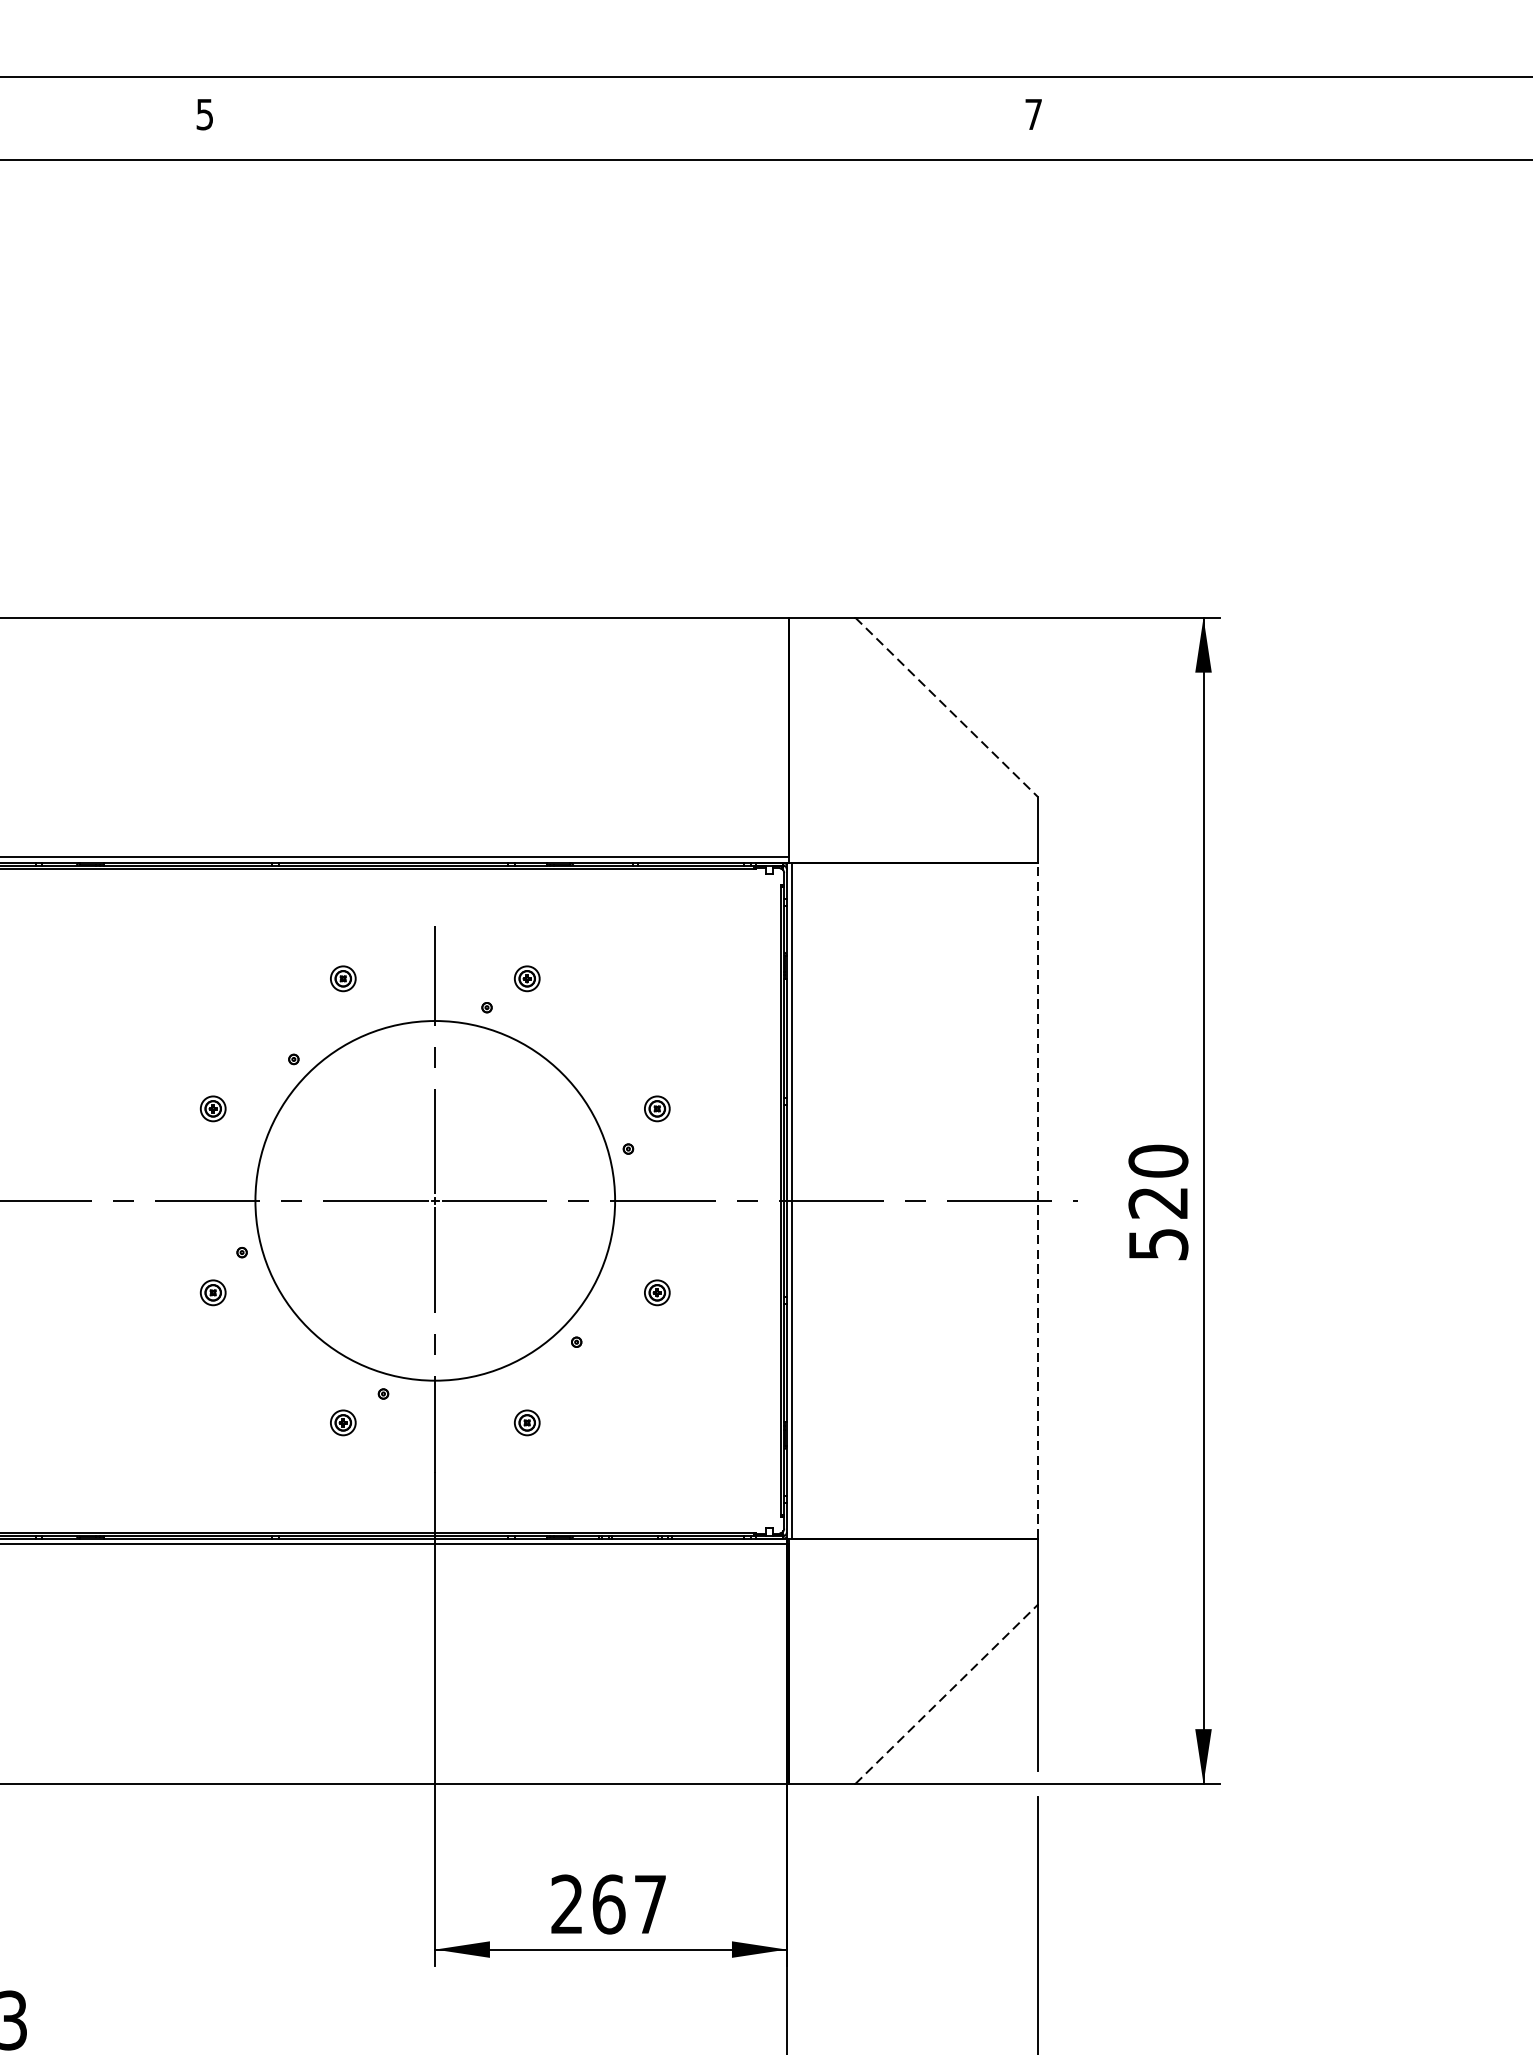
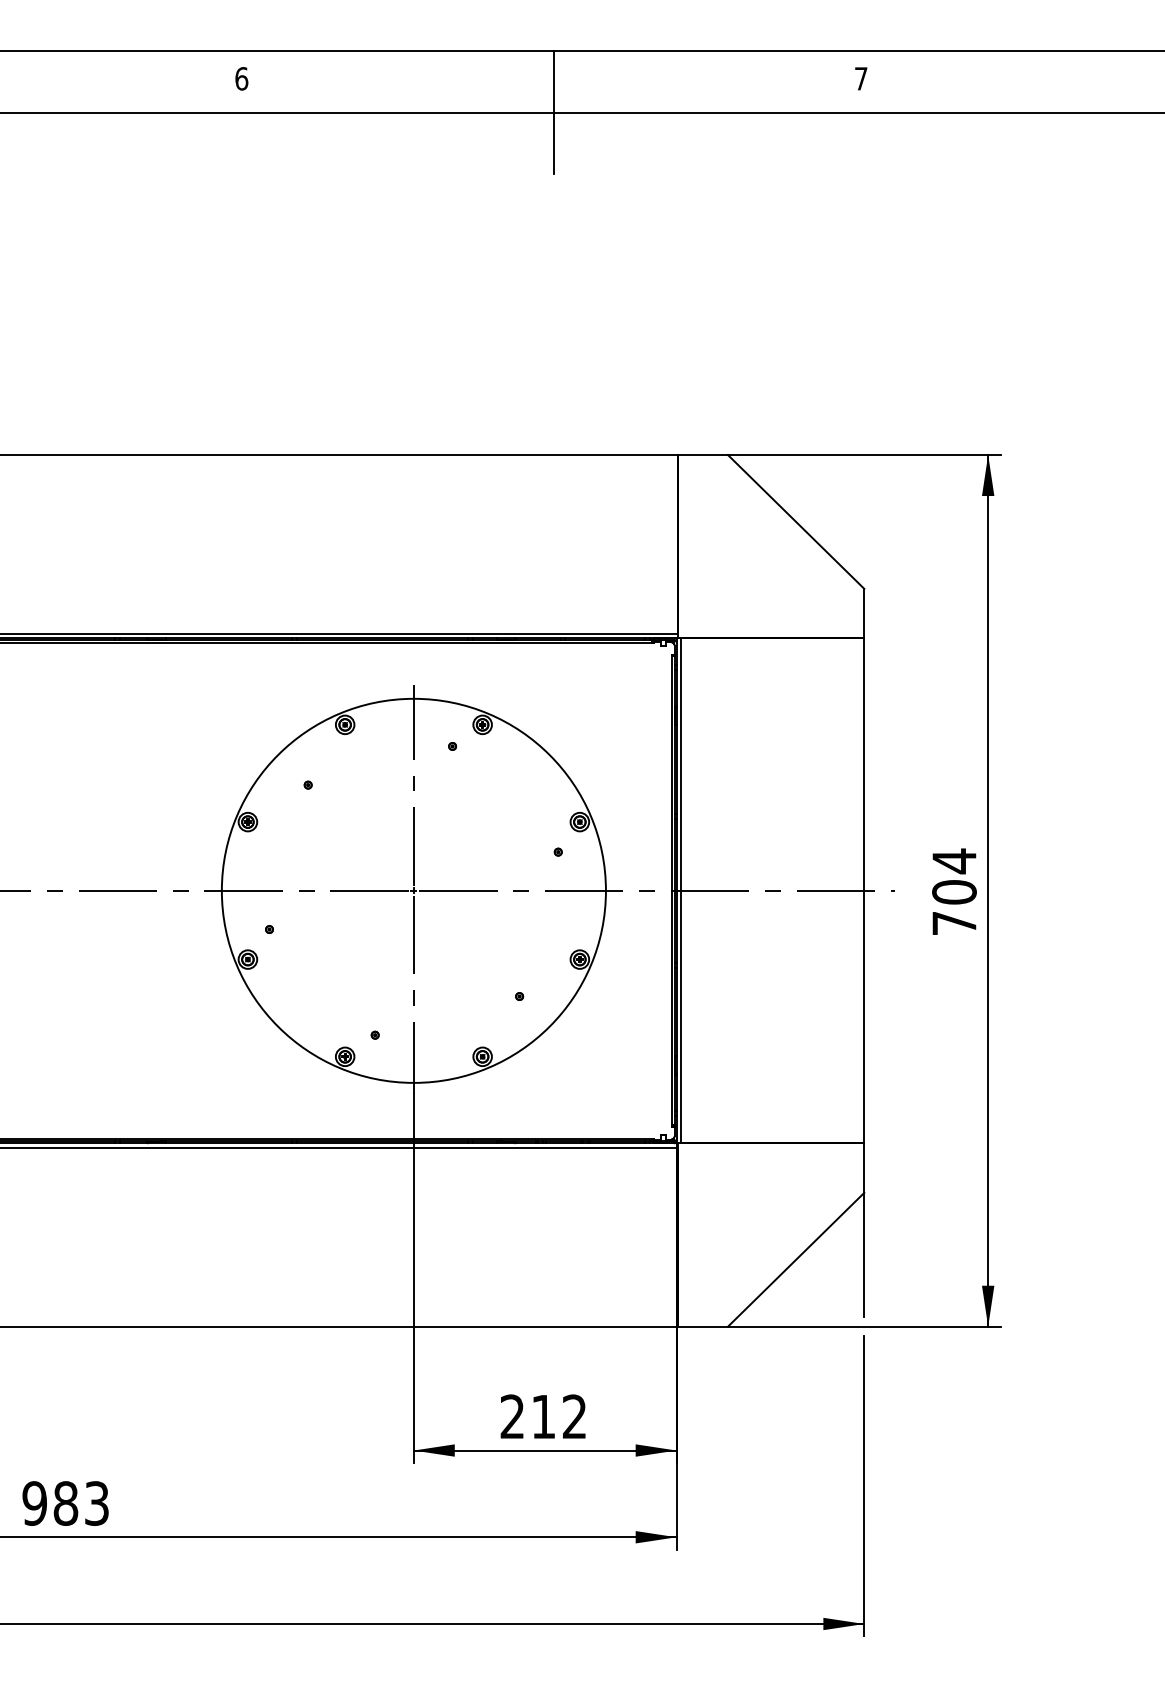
text: (204, 114) -> (241, 78), 5 -> 6
line: (622, 159) -> (553, 112), added
line: (947, 708) -> (796, 522), dashed -> solid
circle: (434, 1200) -> (413, 890), size x1.43
line: (1038, 1200) -> (864, 890), dashed -> solid
text: (1158, 1201) -> (954, 891), 520 -> 704
line: (947, 1694) -> (796, 1259), dashed -> solid
text: (628, 1904) -> (558, 1416), 267 -> 212

